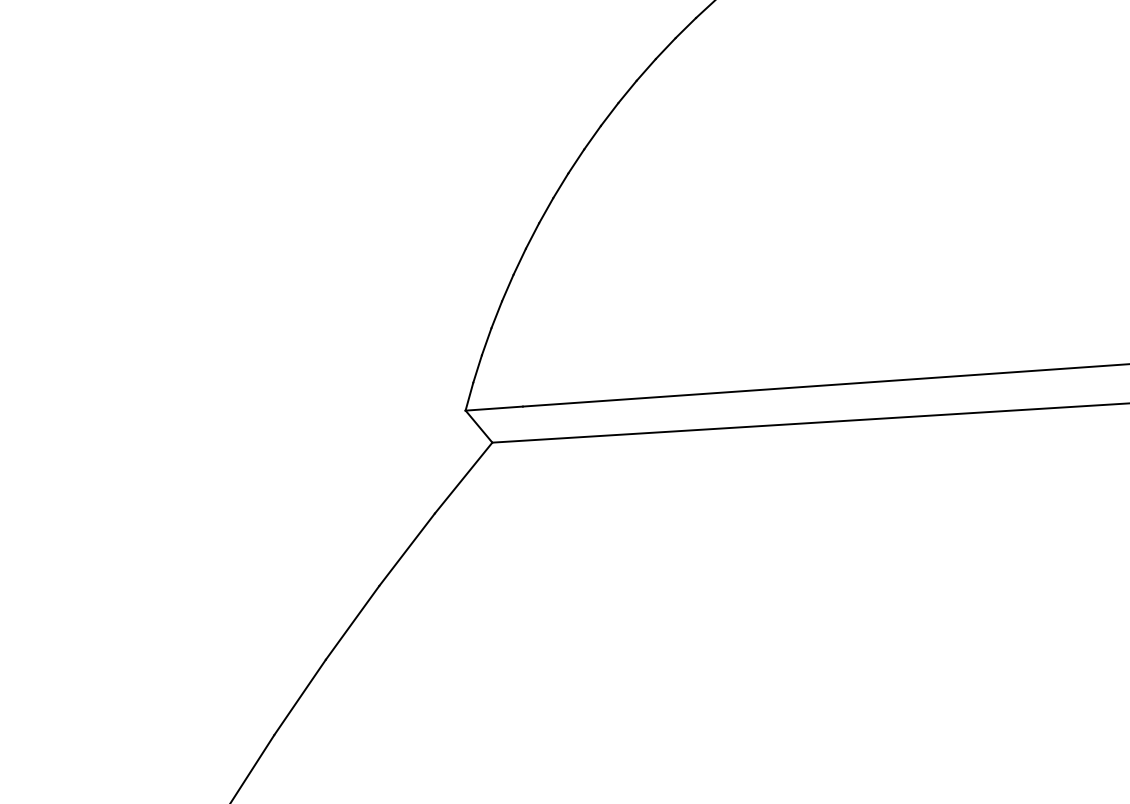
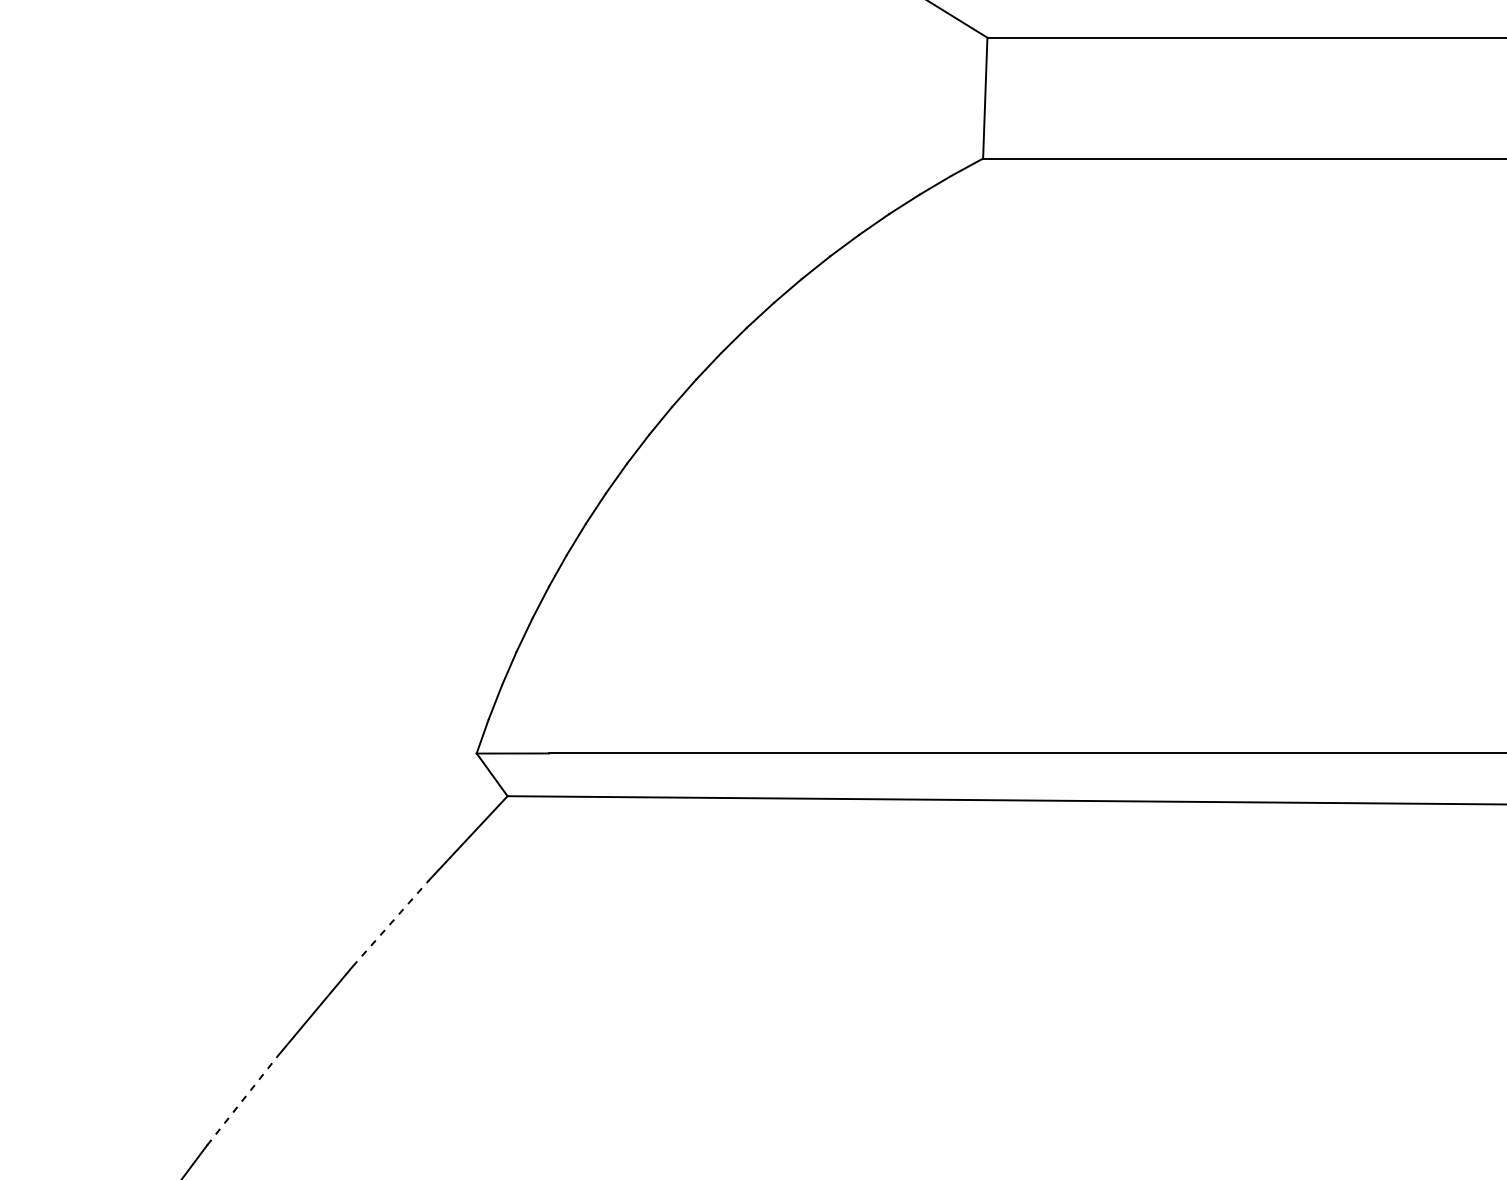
line: (406, 549) -> (390, 923), solid -> dashed
line: (299, 697) -> (242, 1100), solid -> dashed

